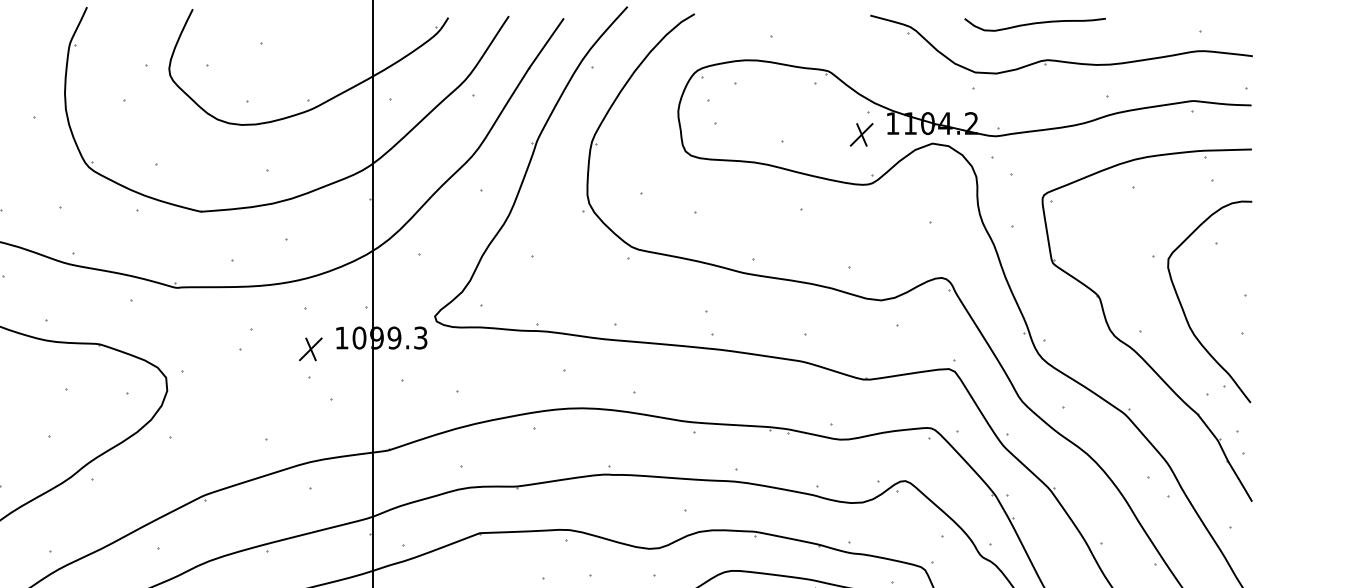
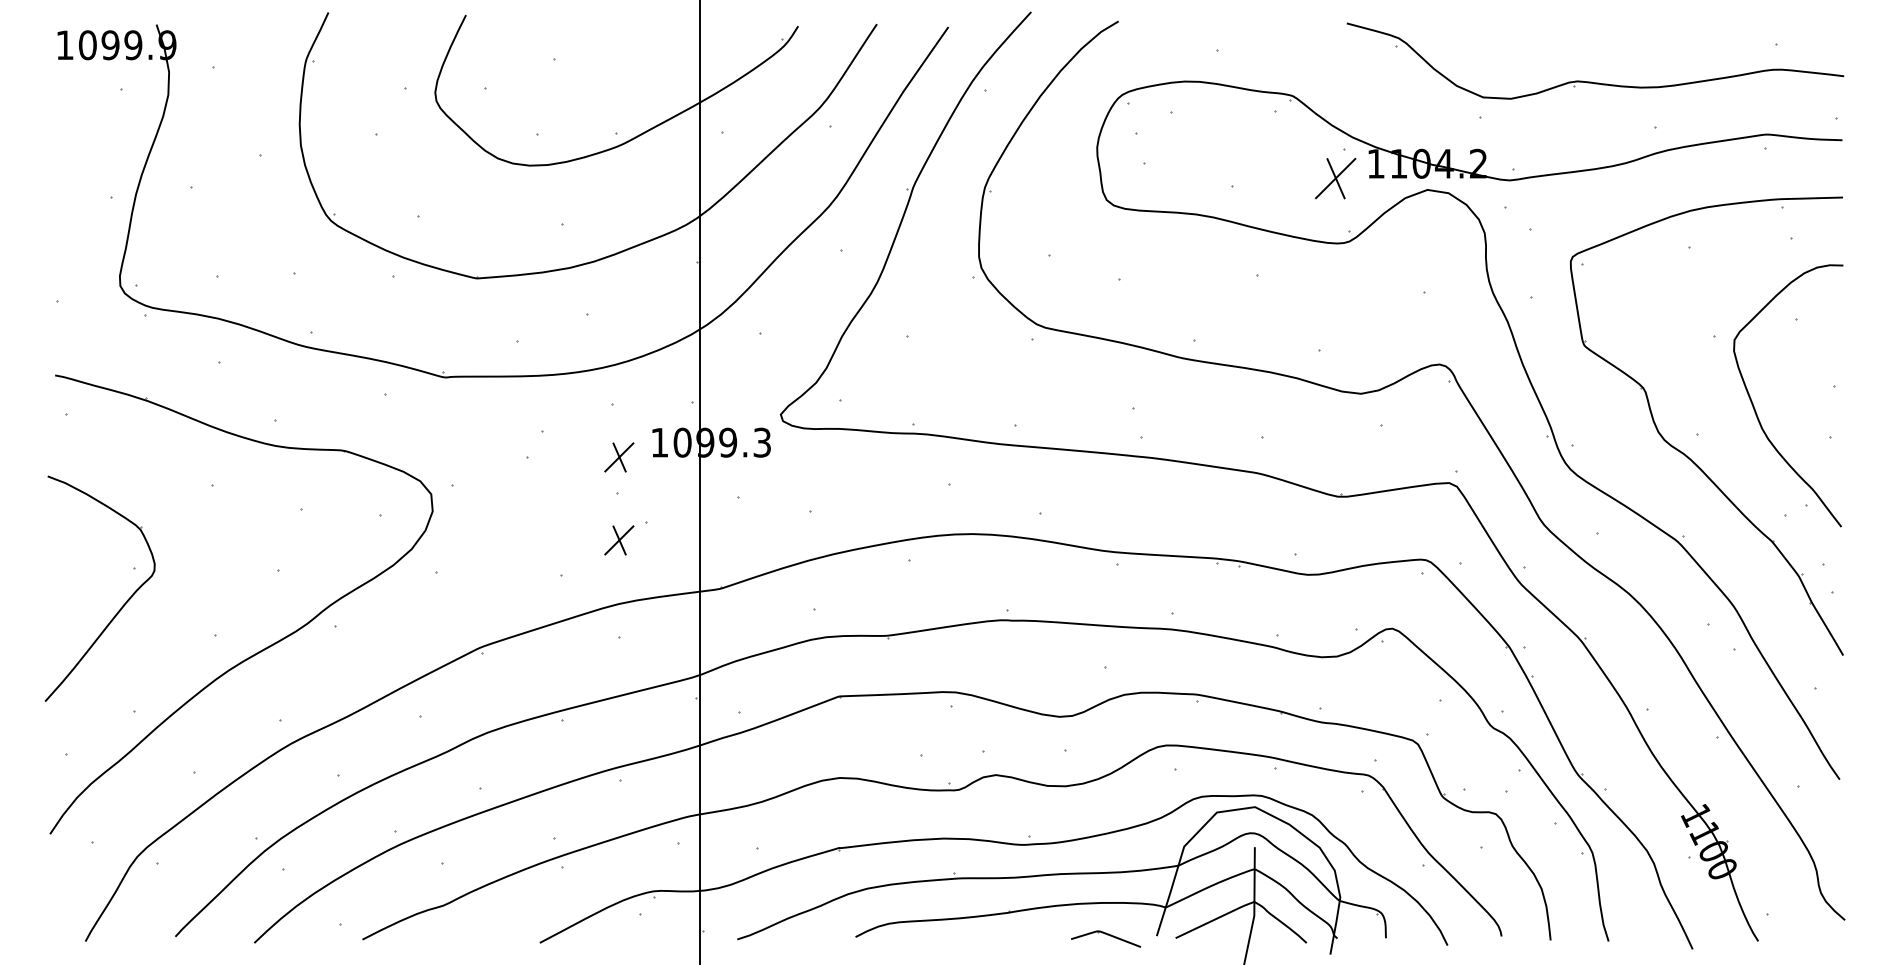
curve: (1035, 24) -> (1561, 34), removed
part: (861, 134) -> (1335, 178), size x1.4
part: (310, 413) -> (619, 540), added

